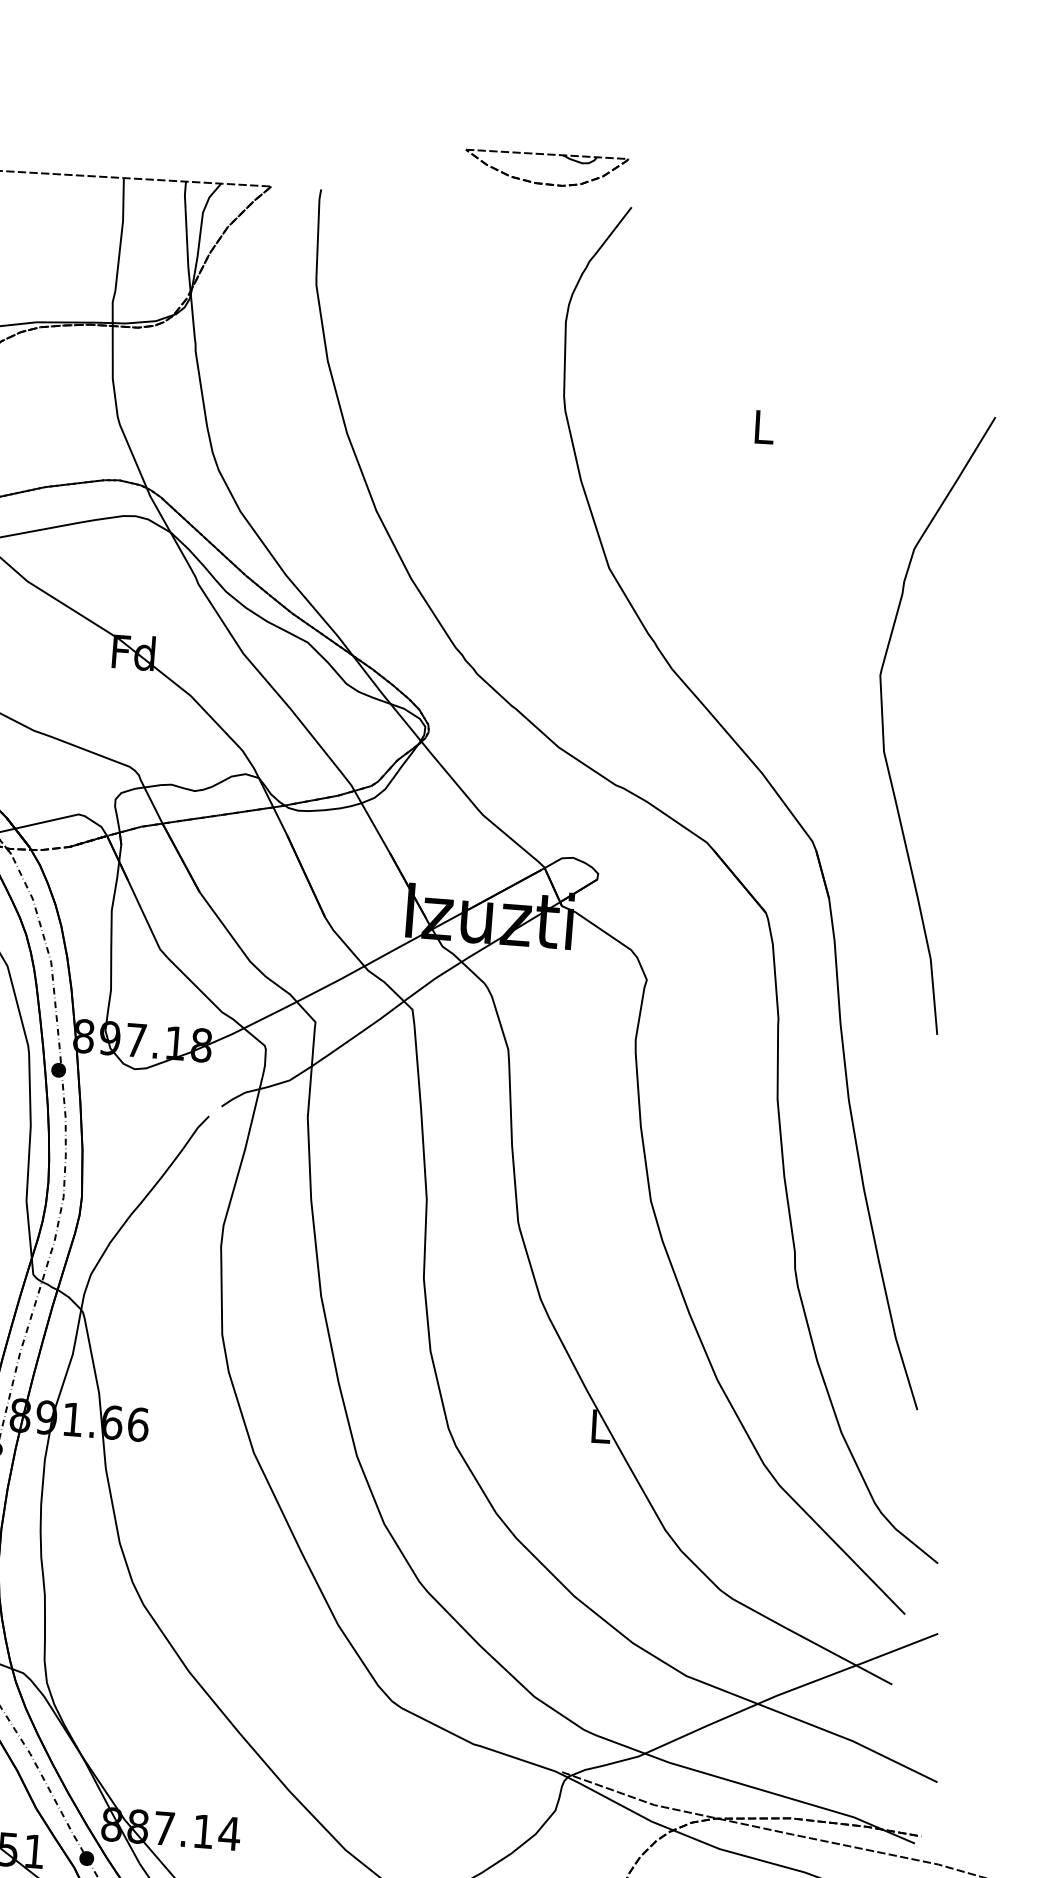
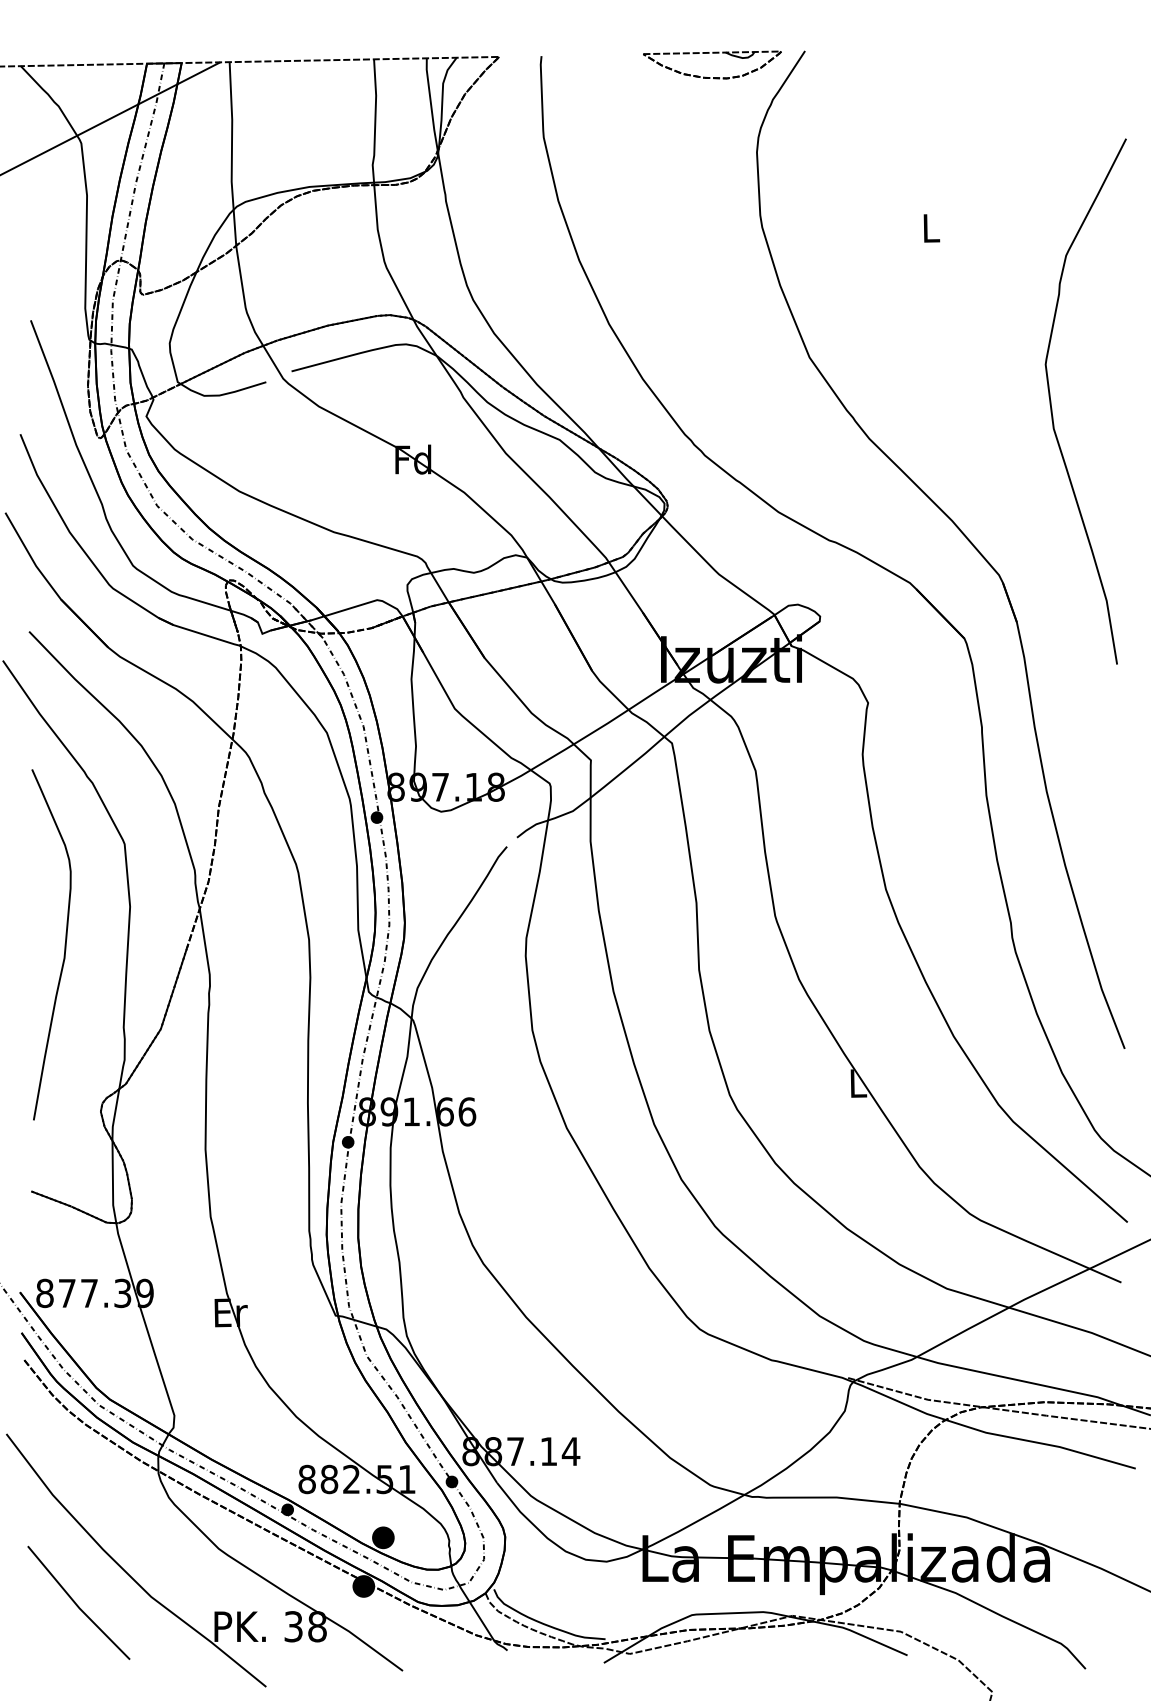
part: (547, 155) -> (712, 53), moved
curve: (884, 727) -> (1052, 408), moved

